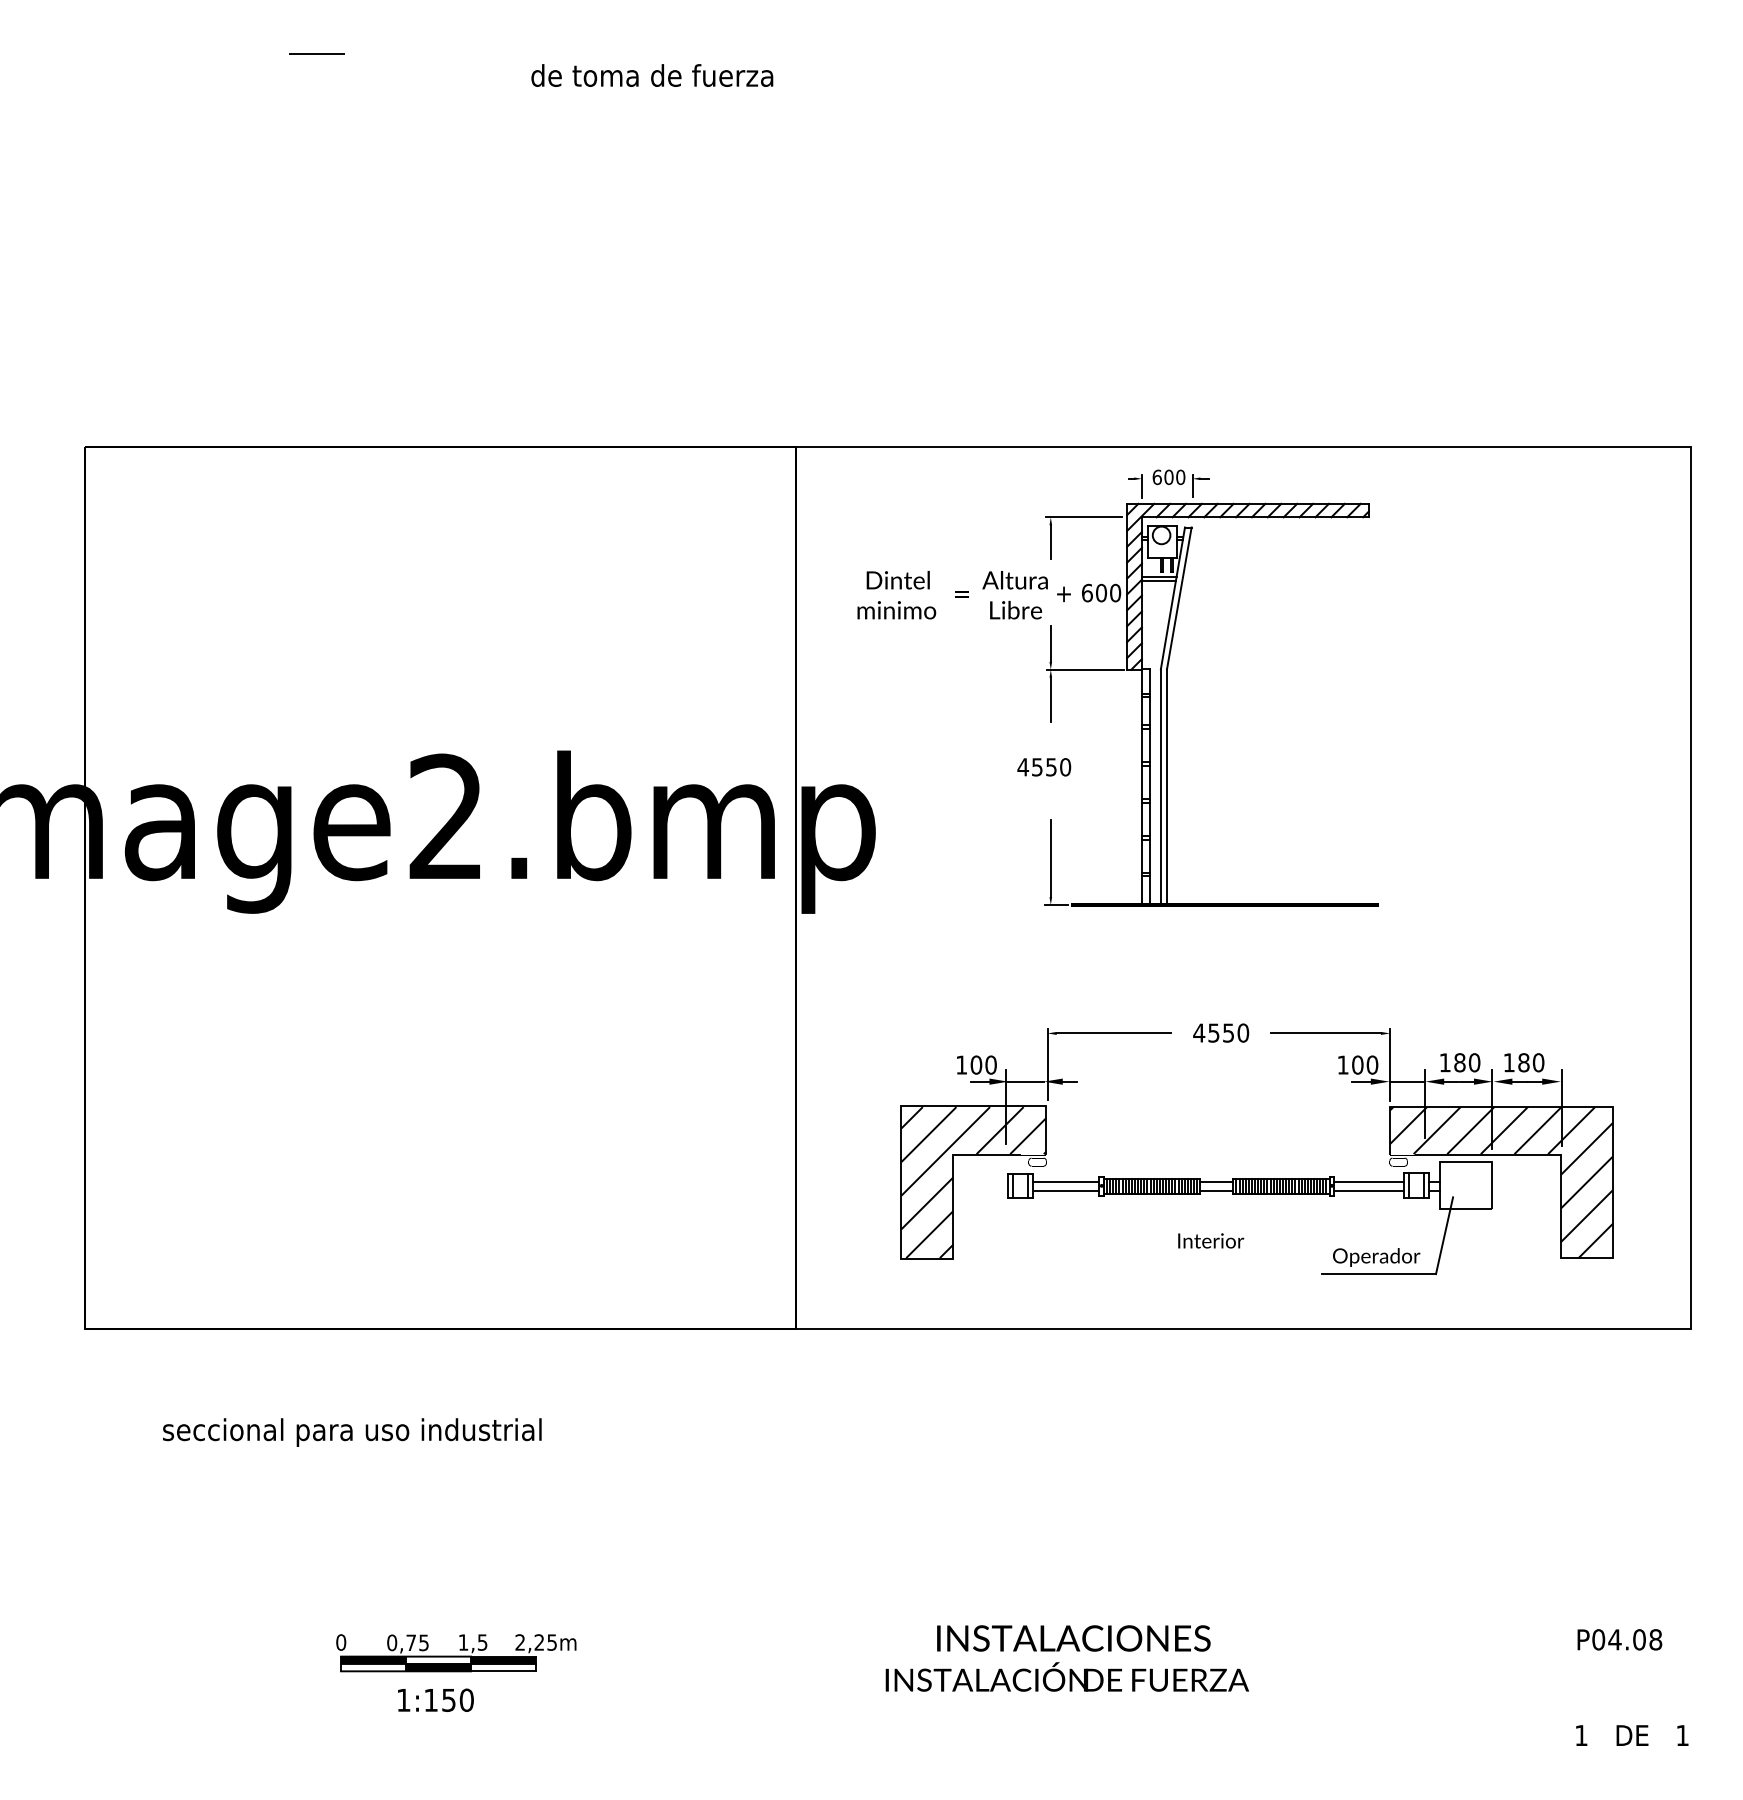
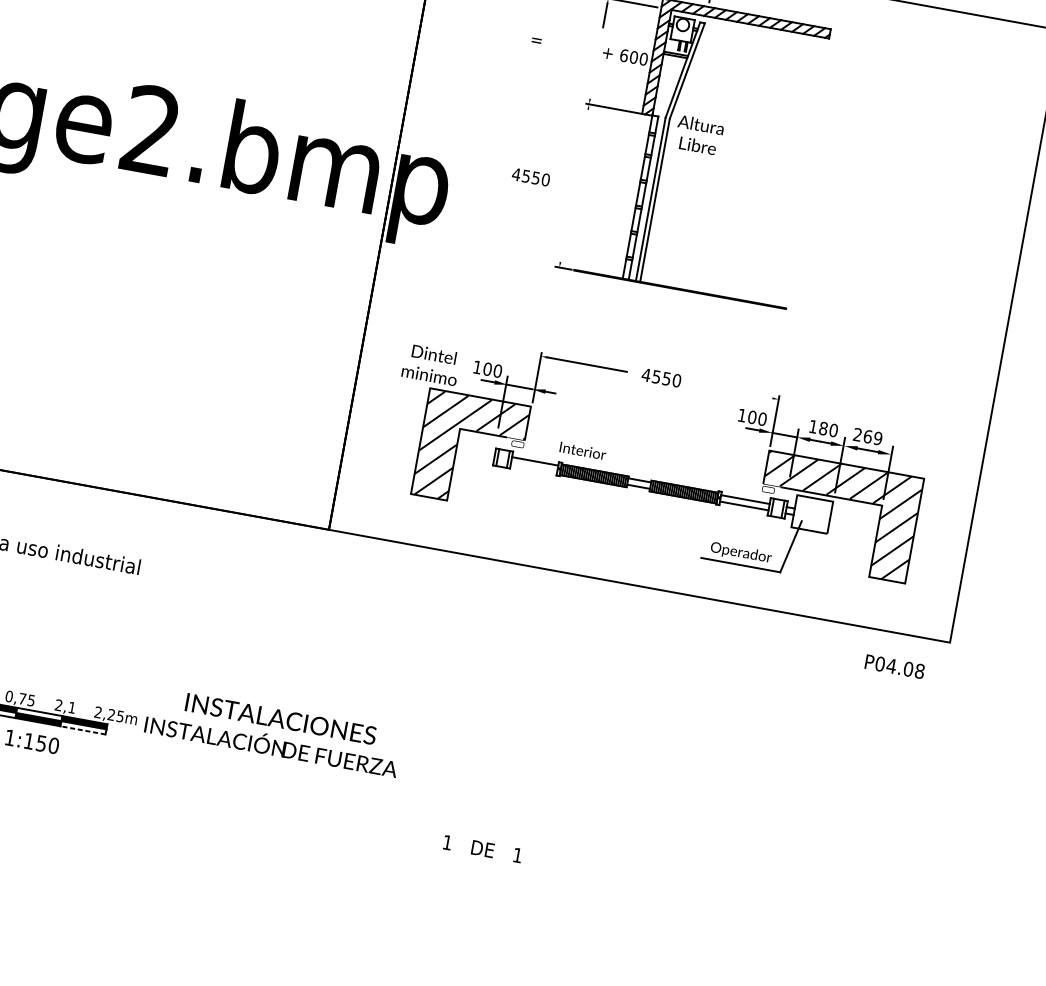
text: (896, 595) -> (431, 365), moved
text: (1014, 595) -> (698, 135), moved
line: (1050, 643) -> (592, 86), removed
line: (1050, 699) -> (585, 124), removed
text: (1044, 767) -> (531, 177), moved
line: (1050, 858) -> (565, 235), removed
line: (1325, 1033) -> (733, 391), removed
text: (1523, 1062) -> (867, 436), 180 -> 269
line: (1065, 1190) -> (533, 467), removed
text: (1211, 1240) -> (583, 450), moved
text: (1619, 1639) -> (894, 666), moved
text: (472, 1642) -> (65, 706), 1,5 -> 2,1
text: (1067, 1658) -> (274, 732), moved
line: (503, 1671) -> (82, 730), solid -> dashed
text: (1632, 1735) -> (482, 849), moved

